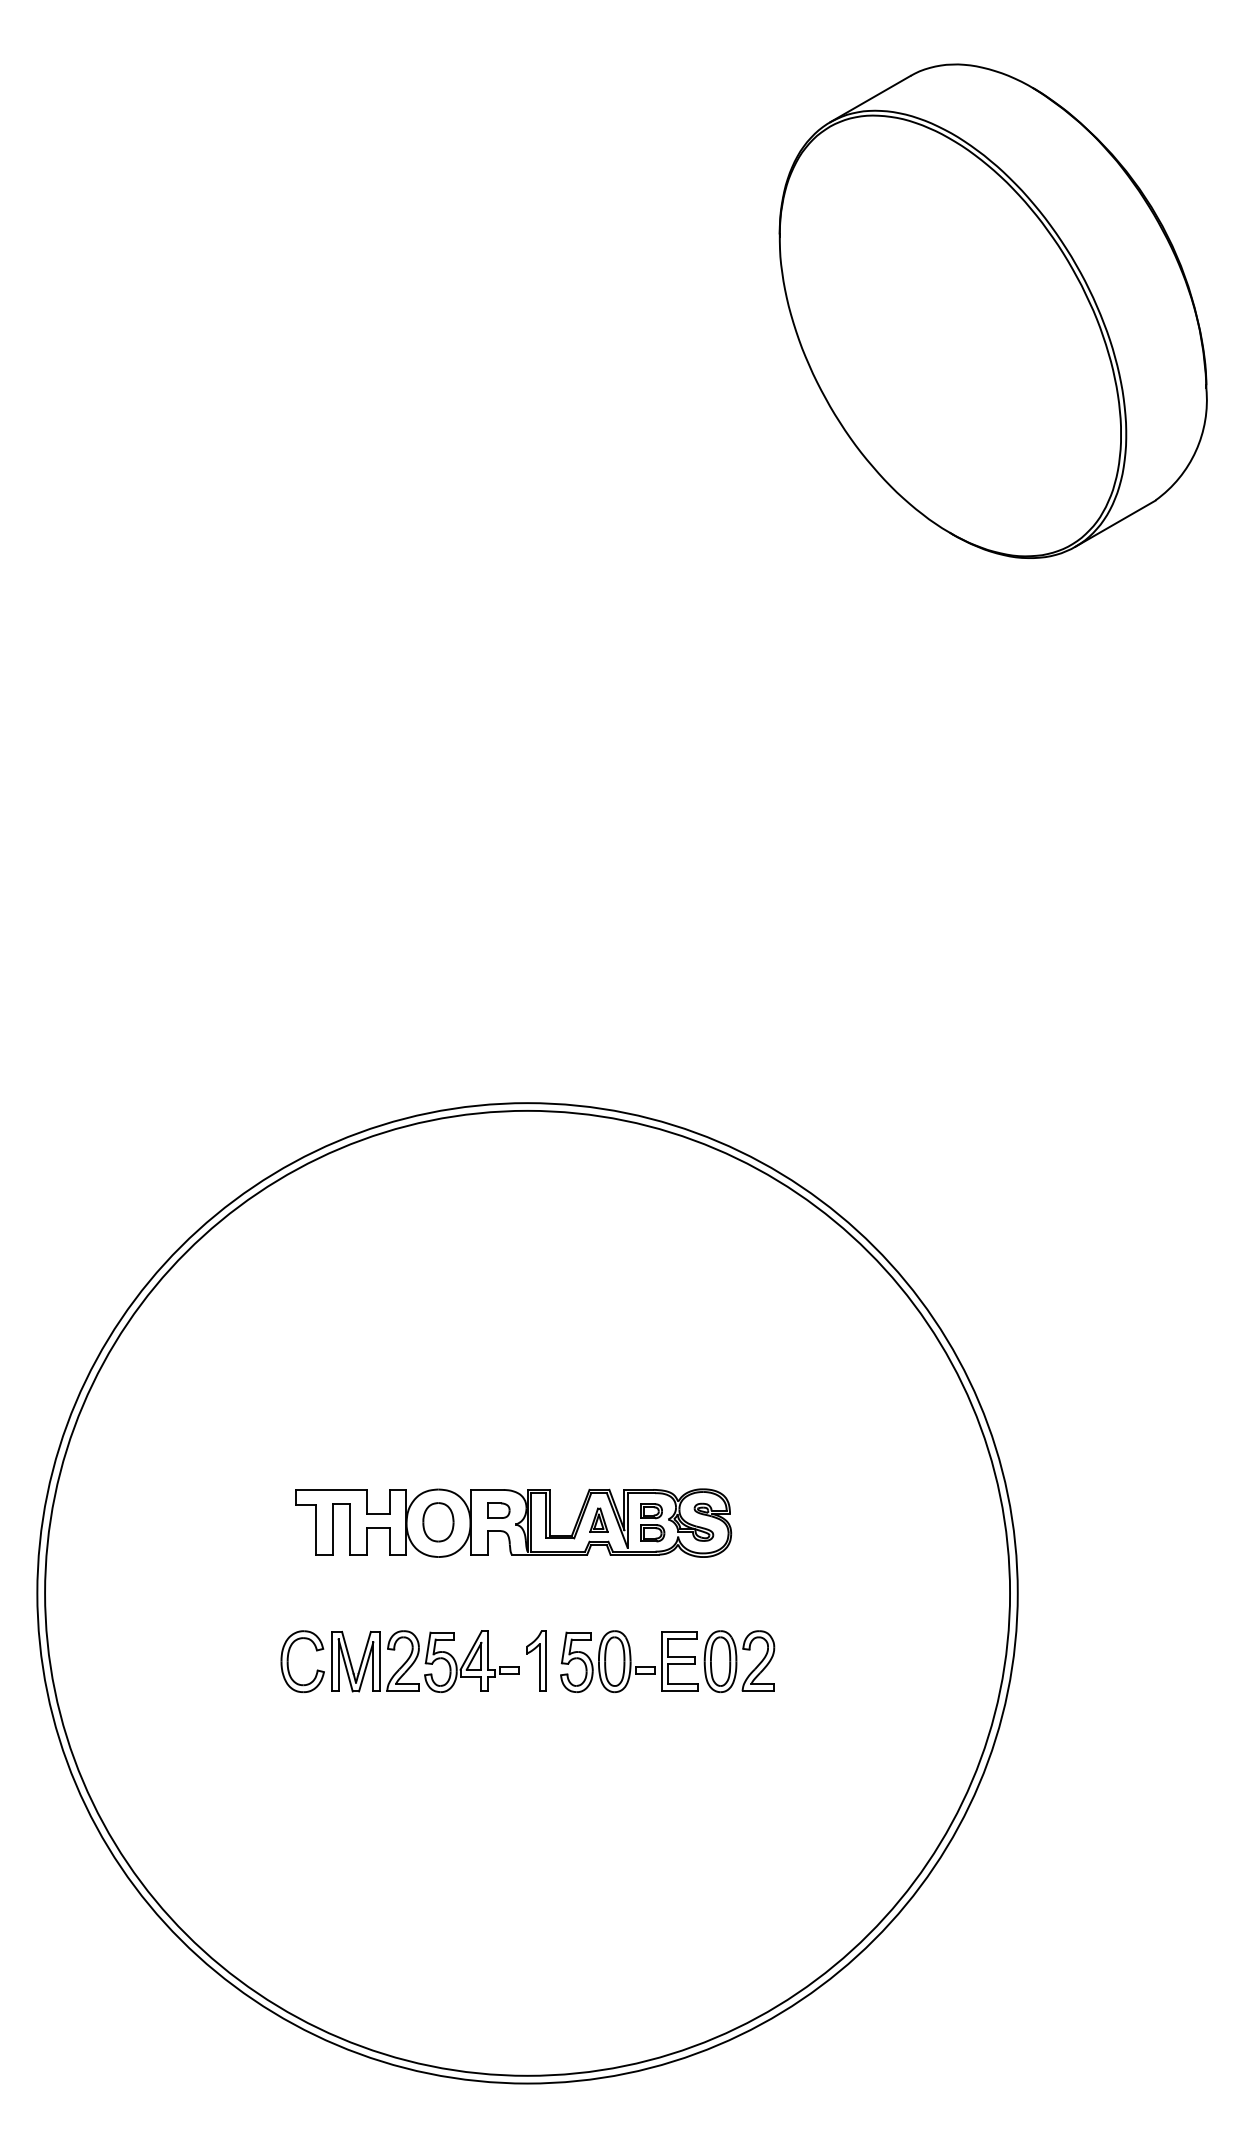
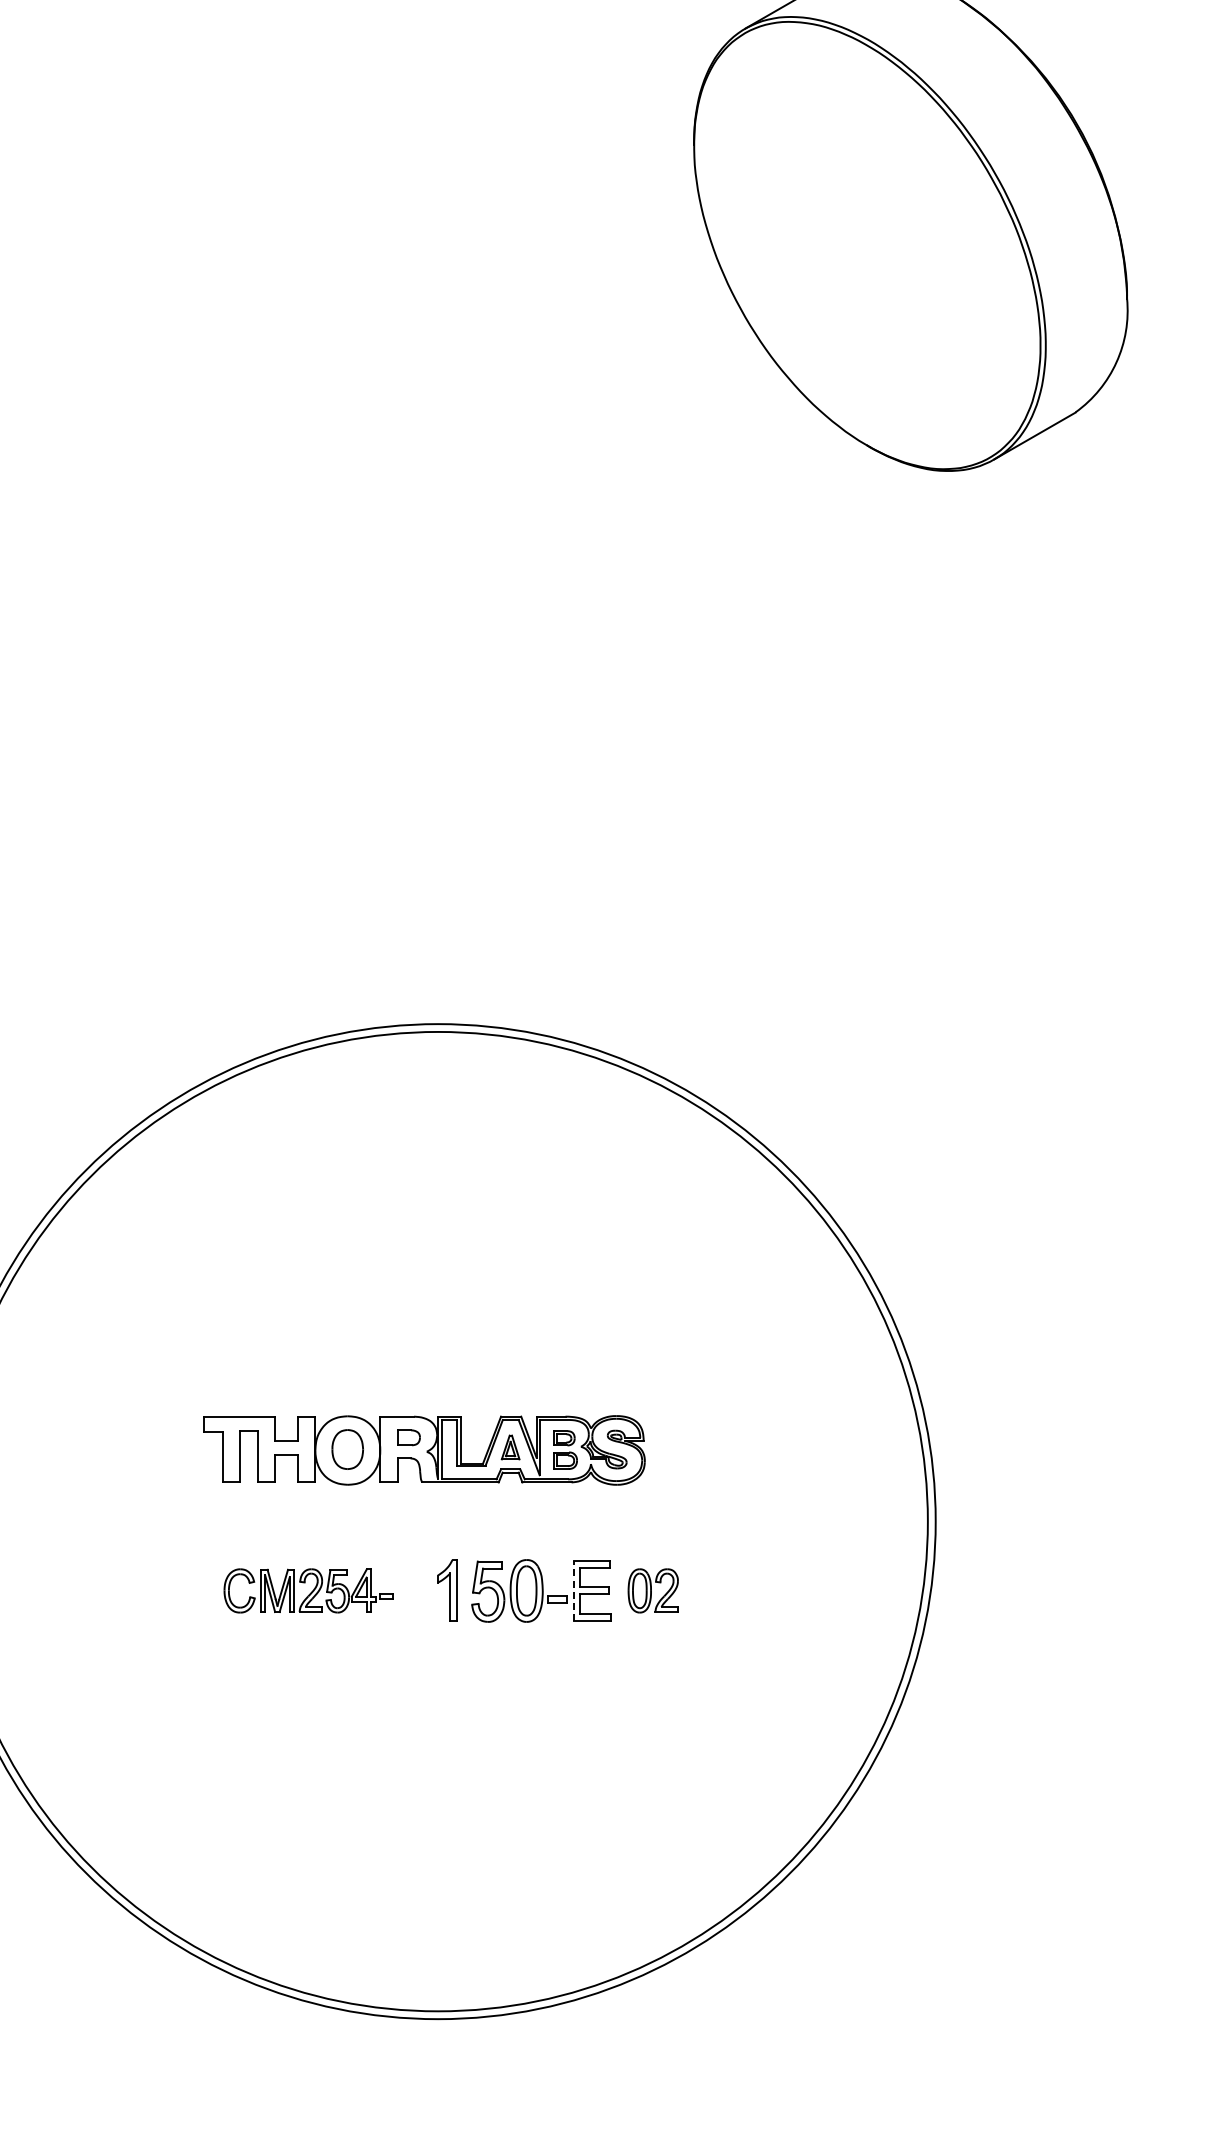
part: (399, 1661) -> (308, 1590), size x0.7
line: (661, 1661) -> (574, 1590), solid -> dashed
part: (739, 1661) -> (653, 1590), size x0.7

